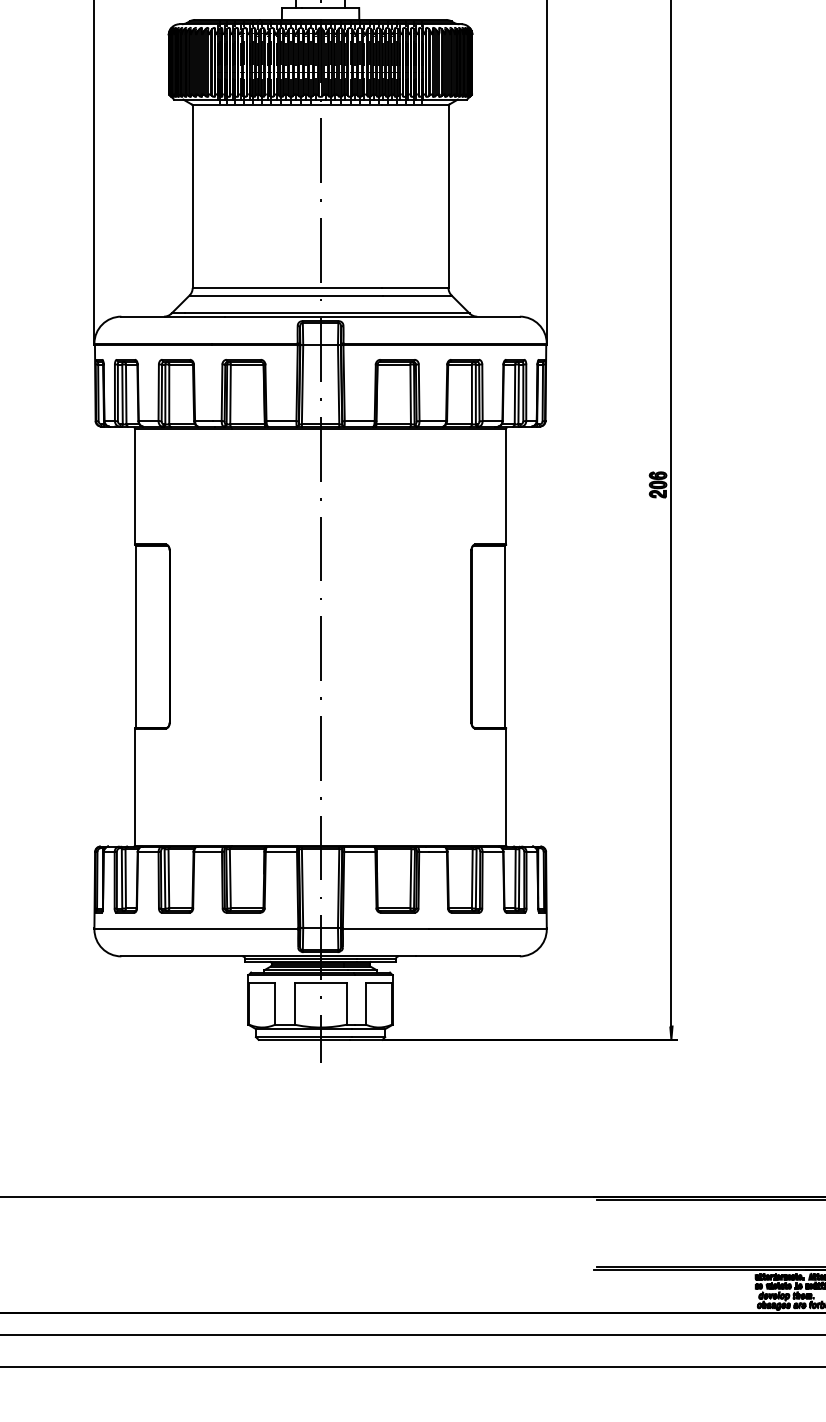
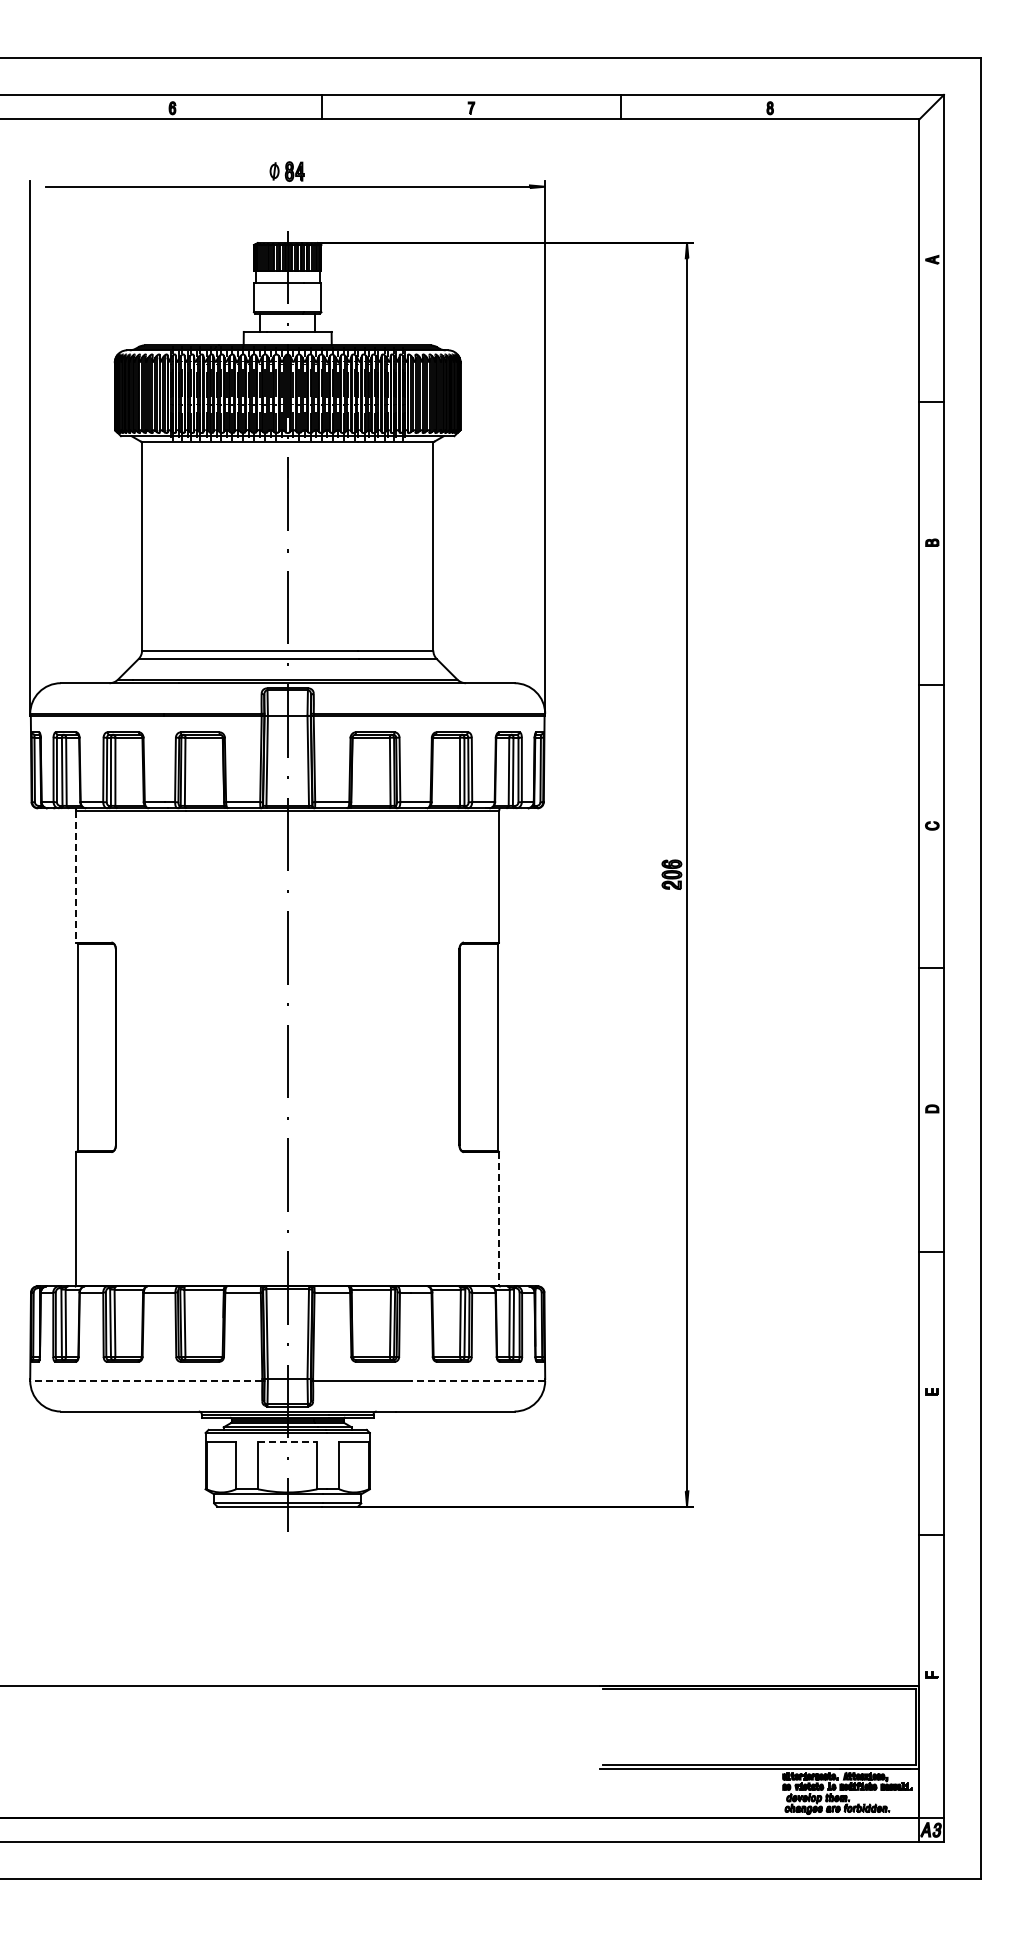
line: (135, 486) -> (76, 876), solid -> dashed
line: (506, 787) -> (499, 1219), solid -> dashed
line: (195, 929) -> (145, 1380), solid -> dashed
line: (487, 929) -> (477, 1380), solid -> dashed
line: (320, 983) -> (287, 1442), solid -> dashed

